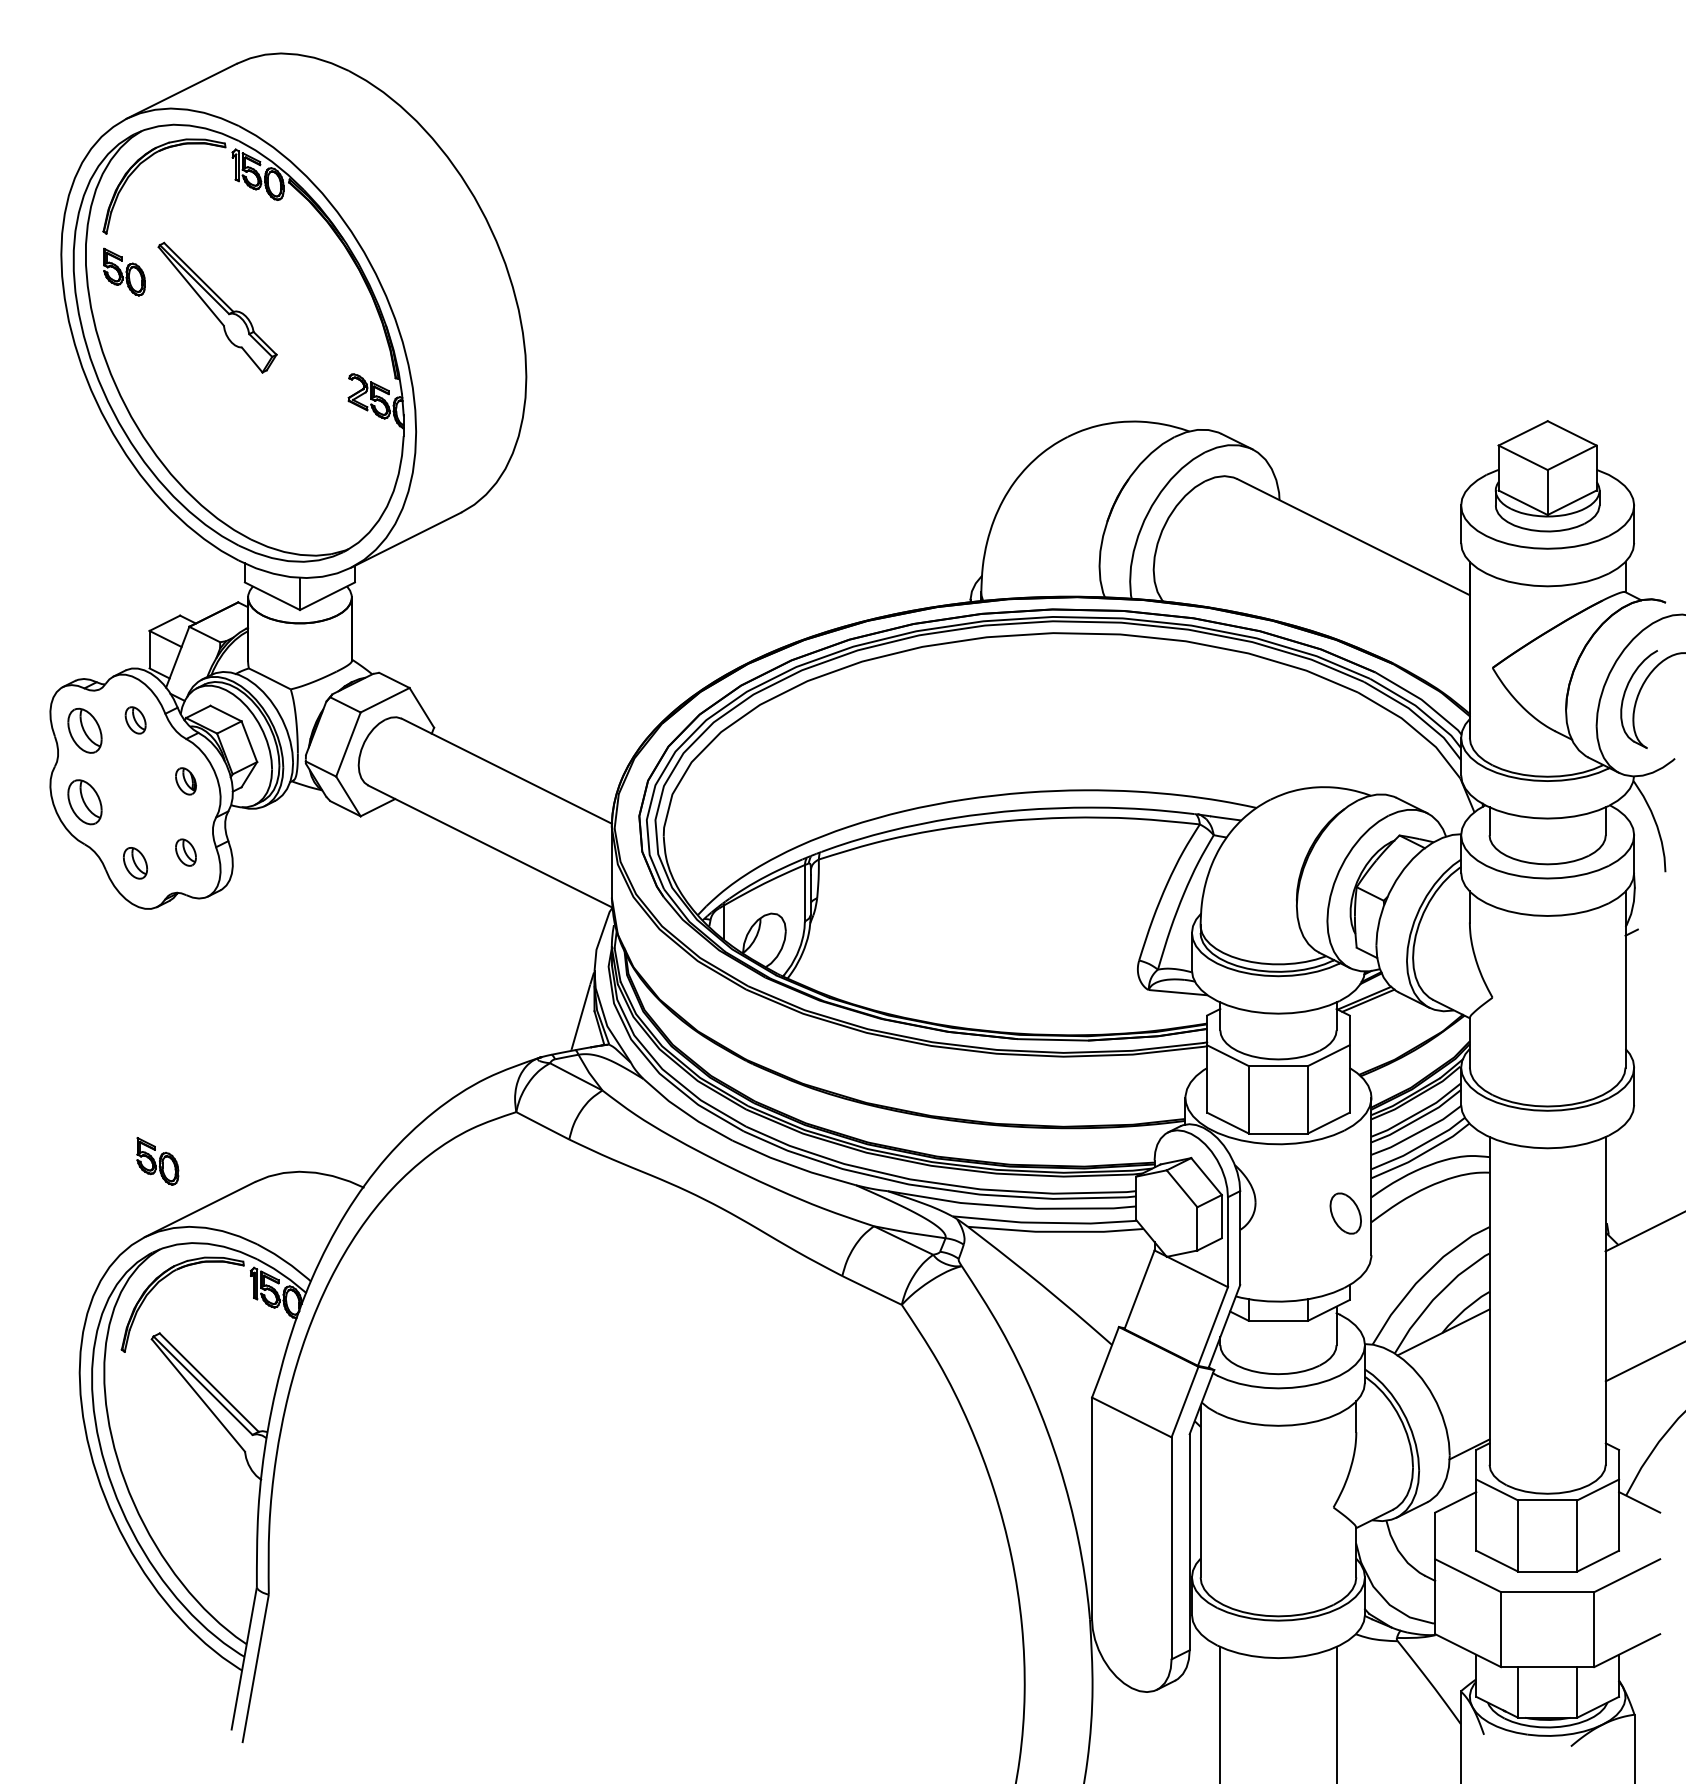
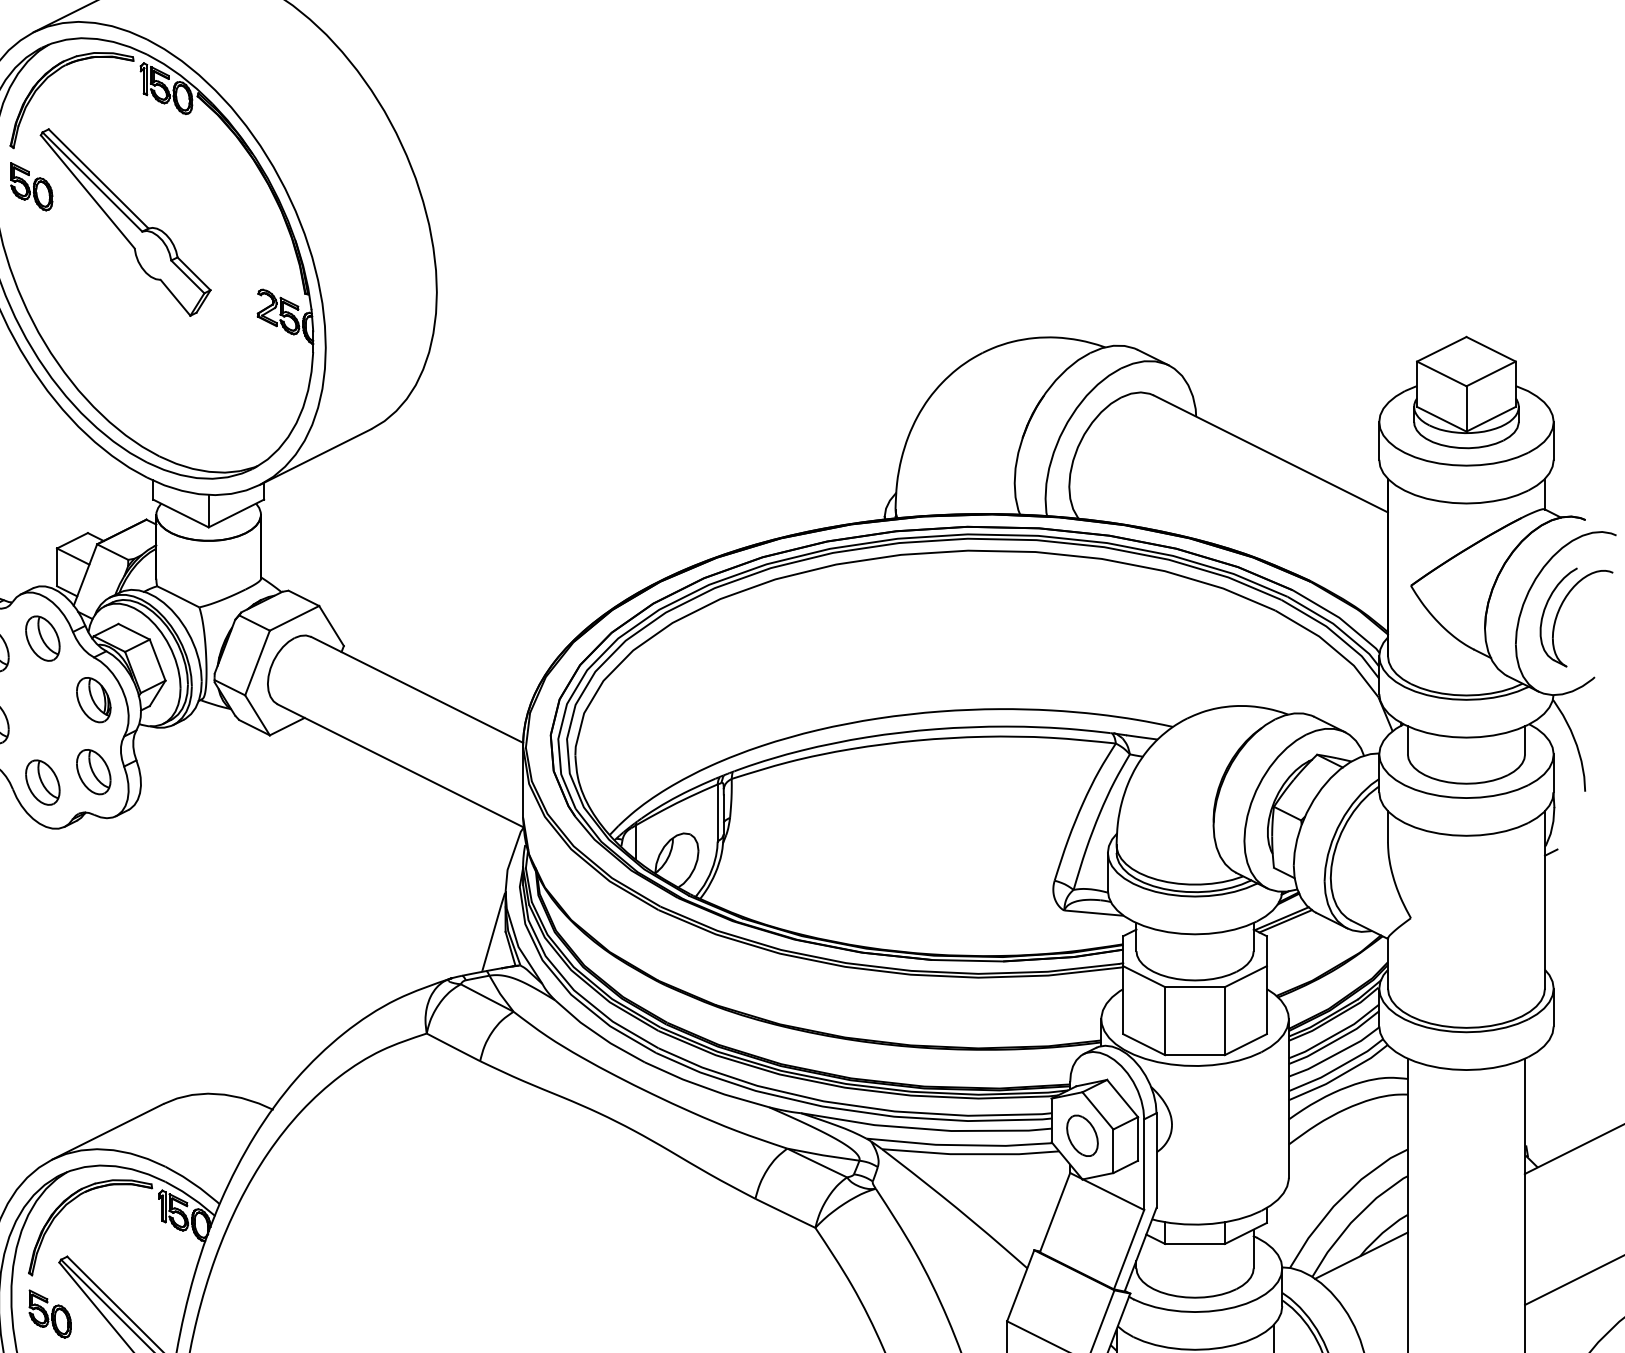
part: (217, 307) -> (125, 222), size x1.43
part: (135, 720) -> (42, 638), size x1.67
part: (185, 781) -> (93, 700), size x1.67
part: (185, 852) -> (93, 771), size x1.67
part: (135, 863) -> (42, 782), size x1.43
part: (157, 1161) -> (49, 1314), moved
part: (1345, 1213) -> (1082, 1135), moved

